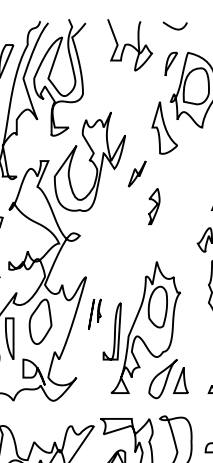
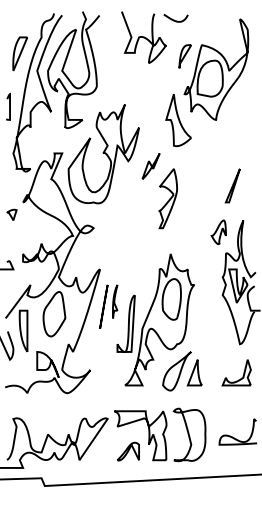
curve: (173, 27) -> (174, 19), moved
part: (153, 206) -> (167, 198), size x1.67
part: (94, 314) -> (108, 306), size x1.43

